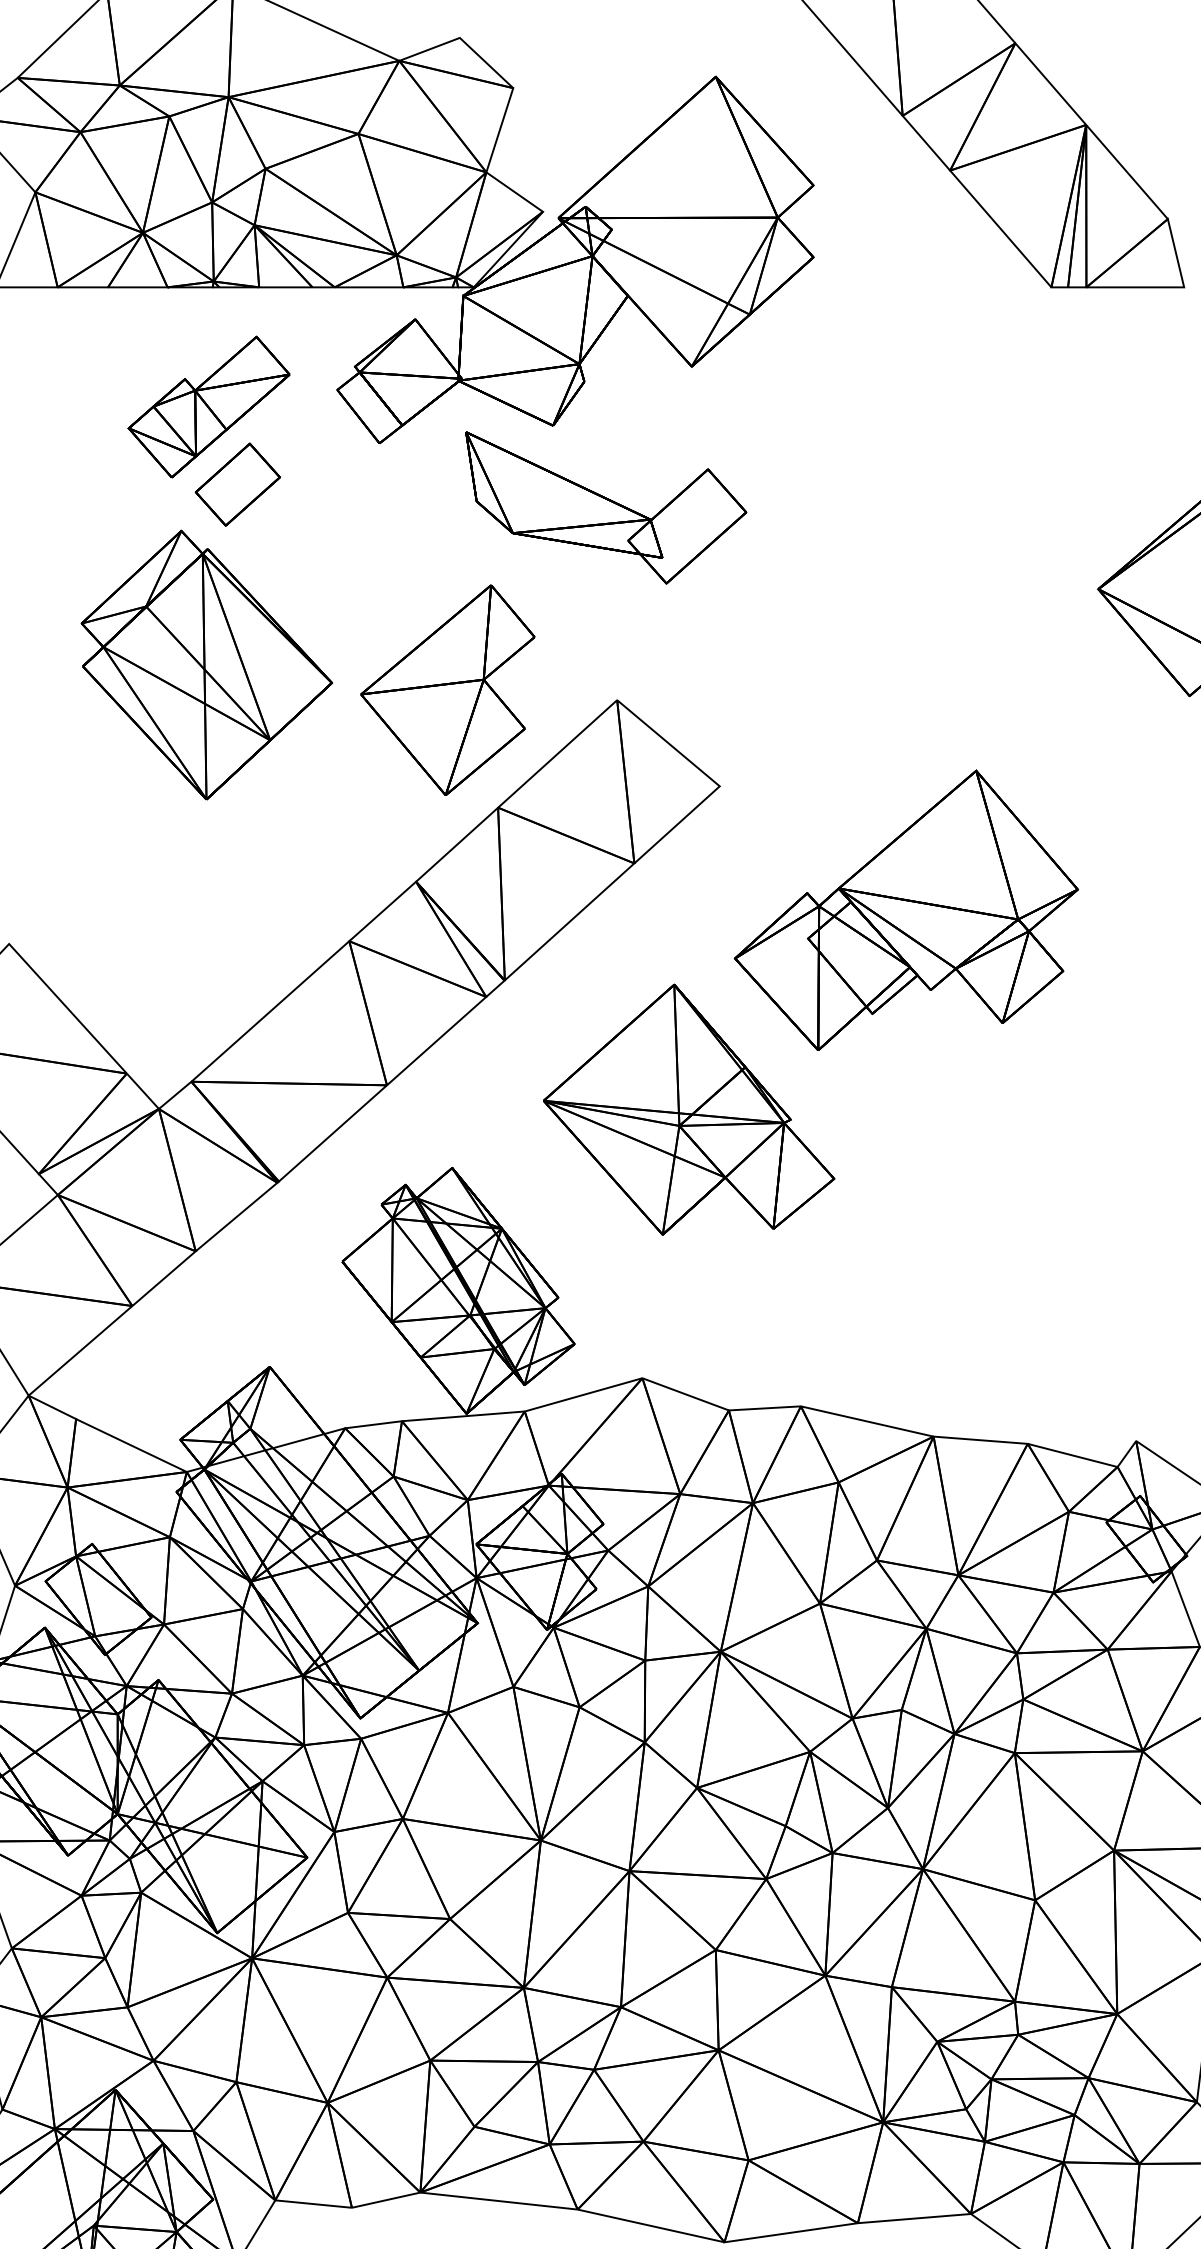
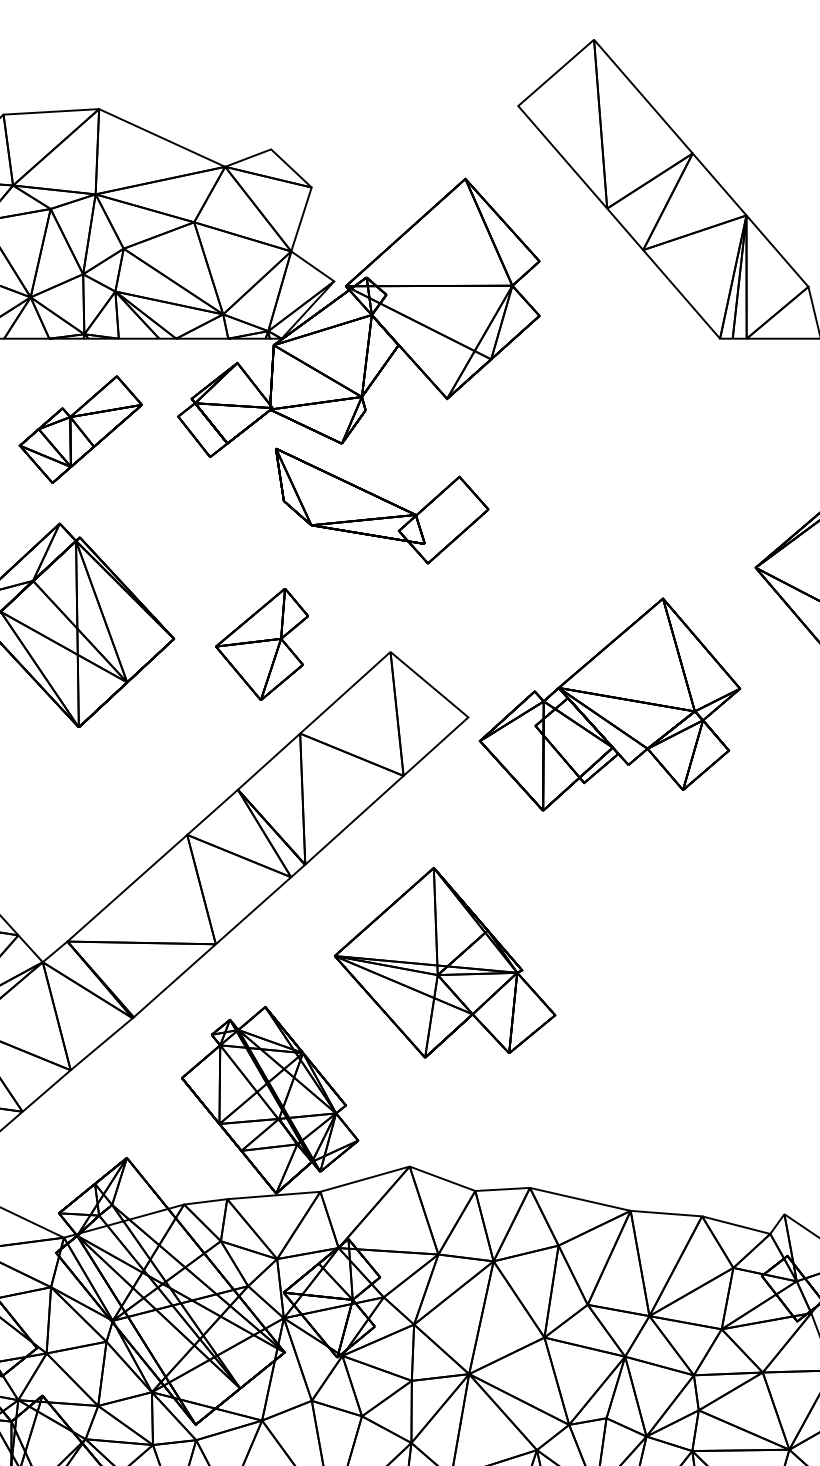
part: (237, 484) -> (102, 488), removed
part: (447, 689) -> (261, 643), size x0.7
part: (905, 909) -> (609, 703), moved

